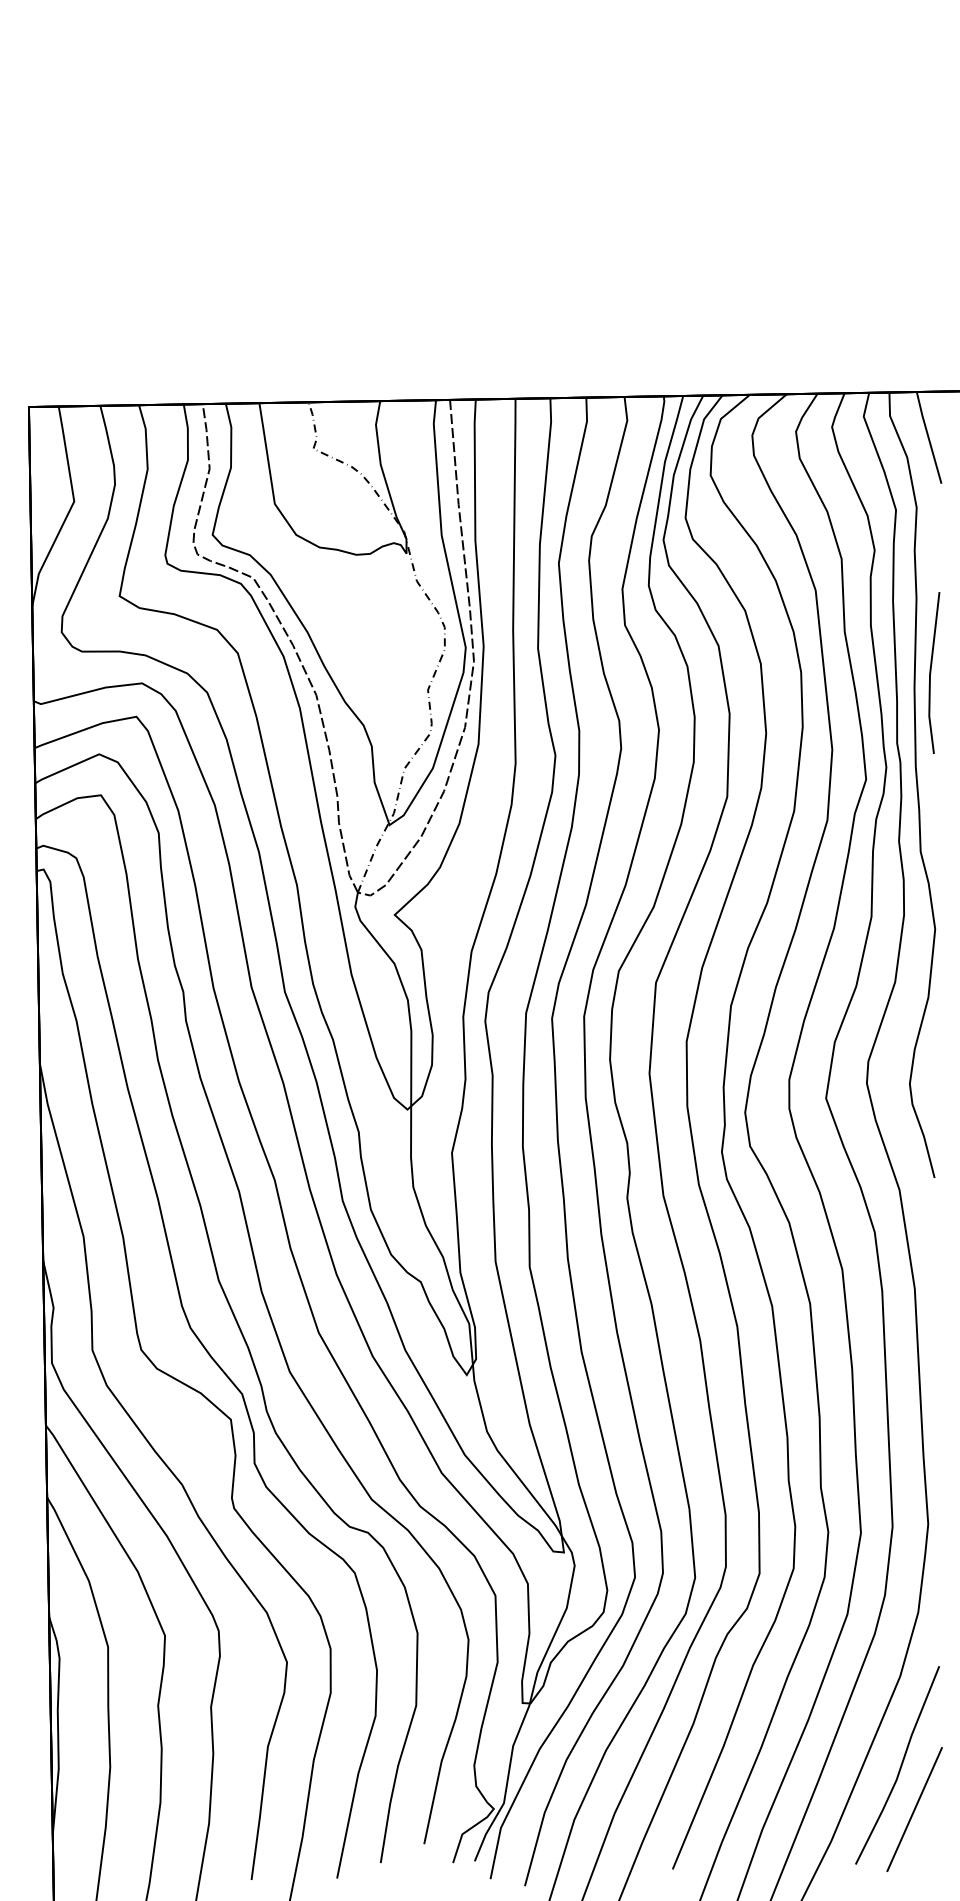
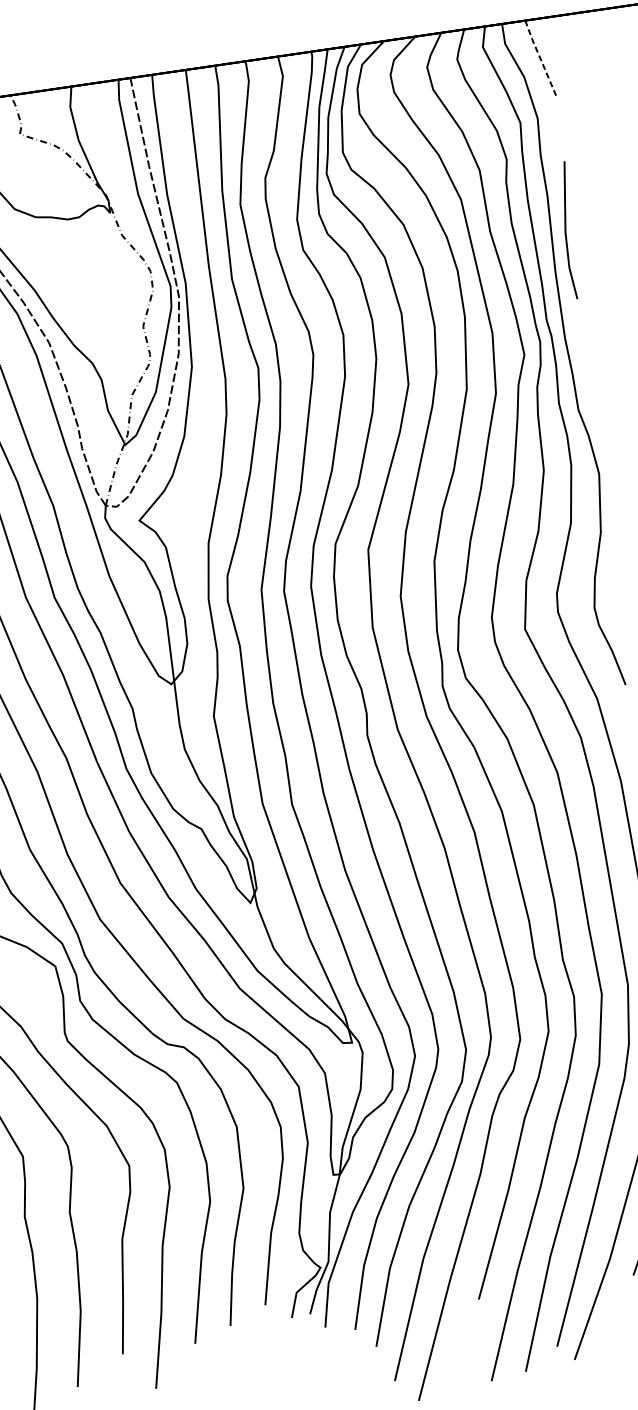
line: (928, 436) -> (539, 57), solid -> dashed
line: (931, 672) -> (566, 230), moved

